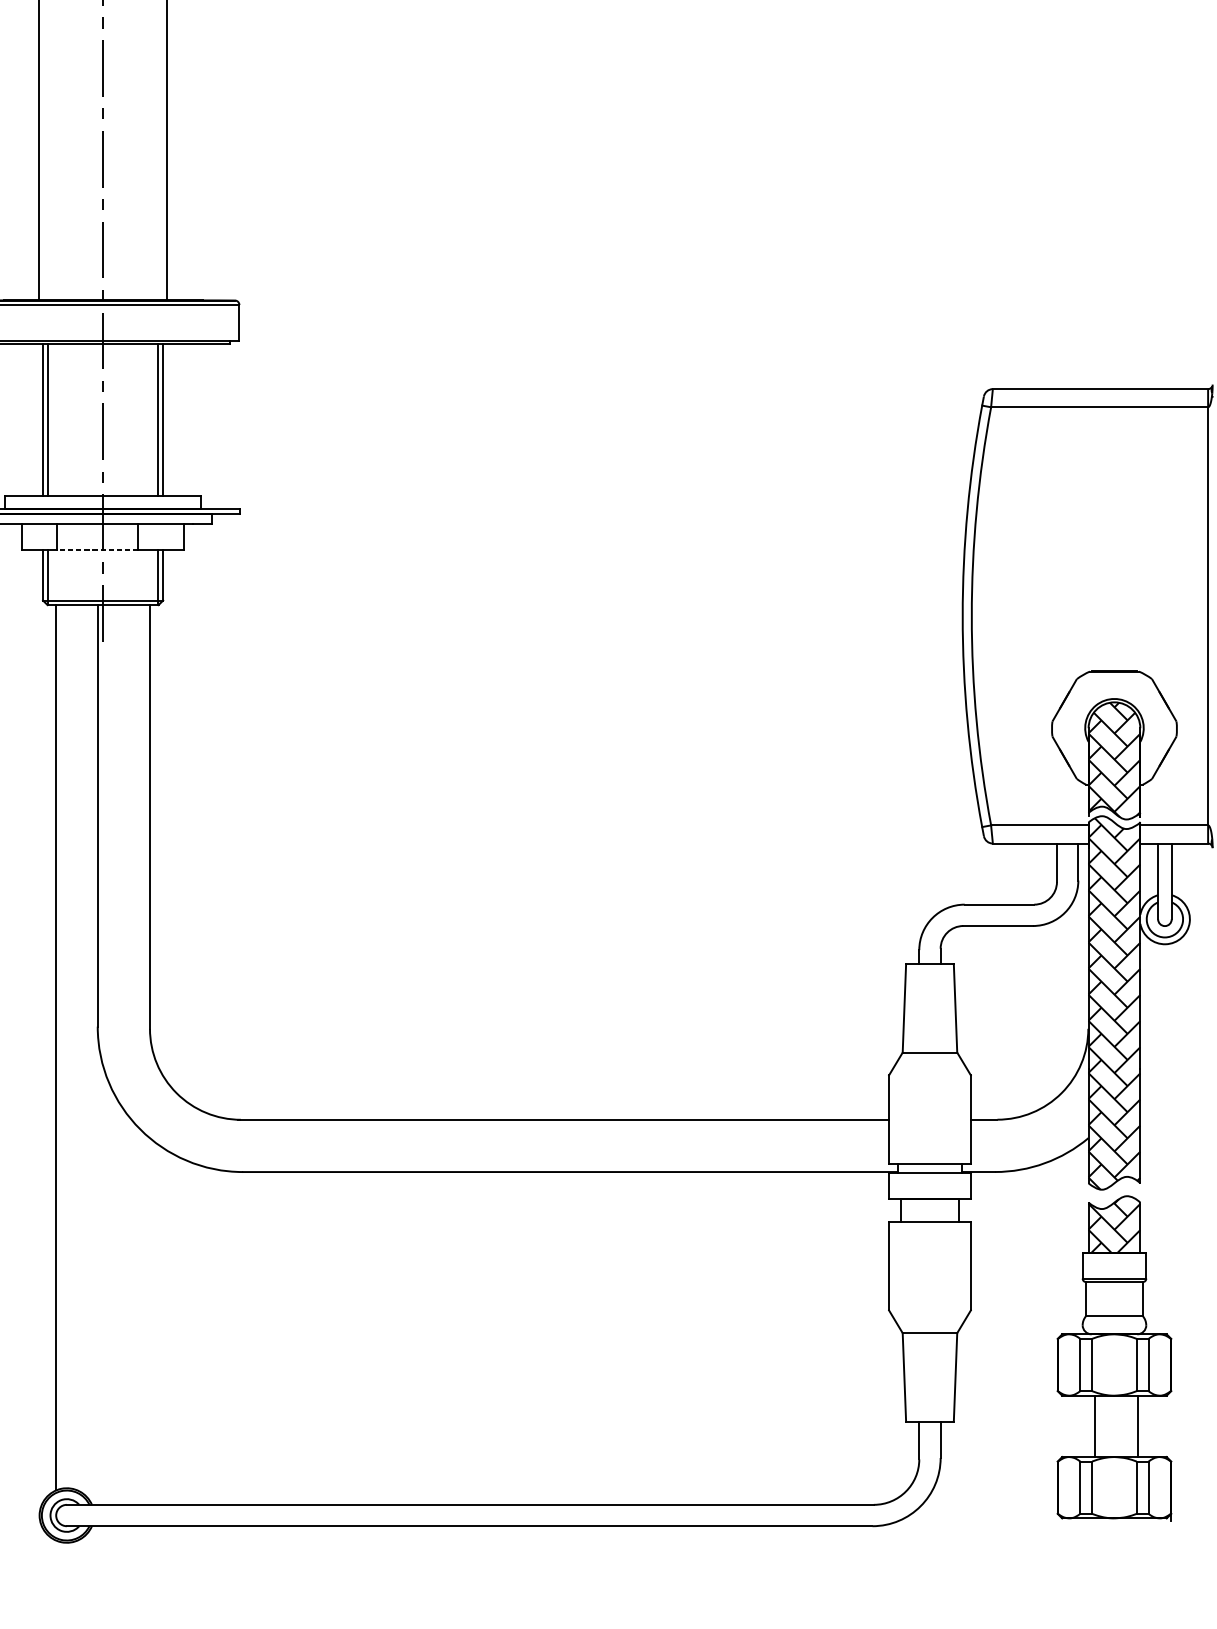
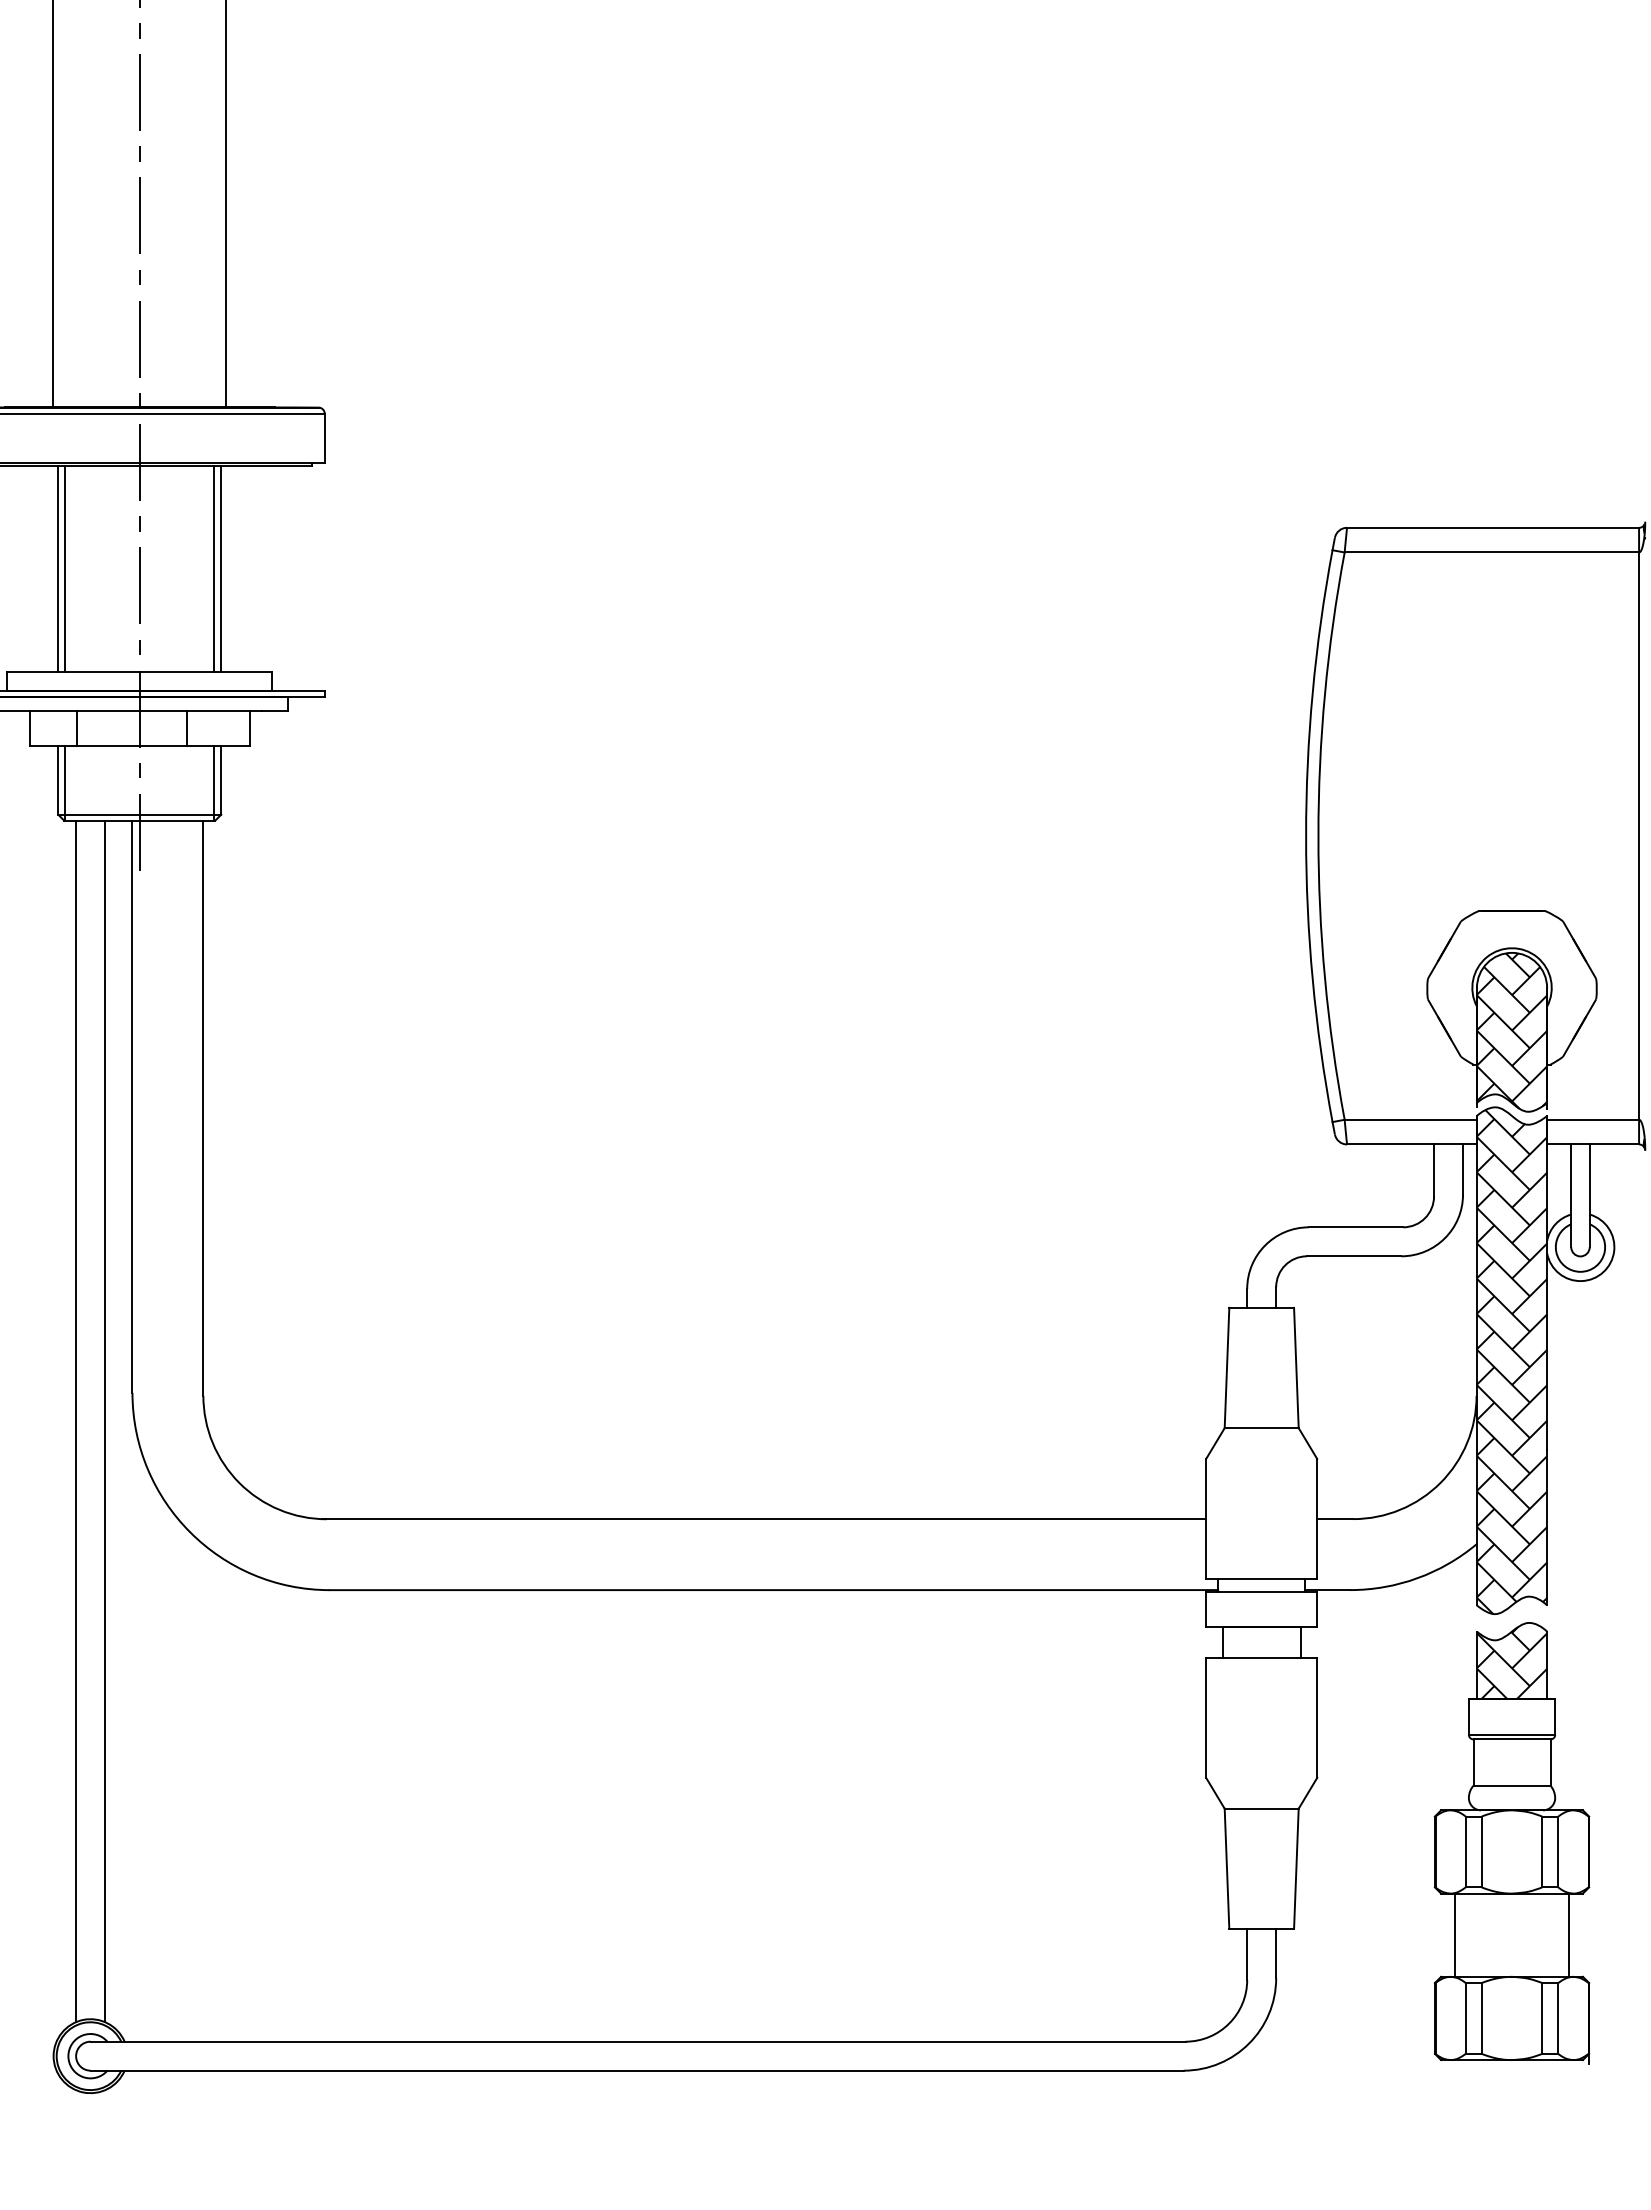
line: (97, 550) -> (131, 746), dashed -> solid
line: (77, 1047) -> (105, 1421), added
line: (1094, 1425) -> (1569, 1934), moved
line: (1138, 1425) -> (1455, 1934), moved

